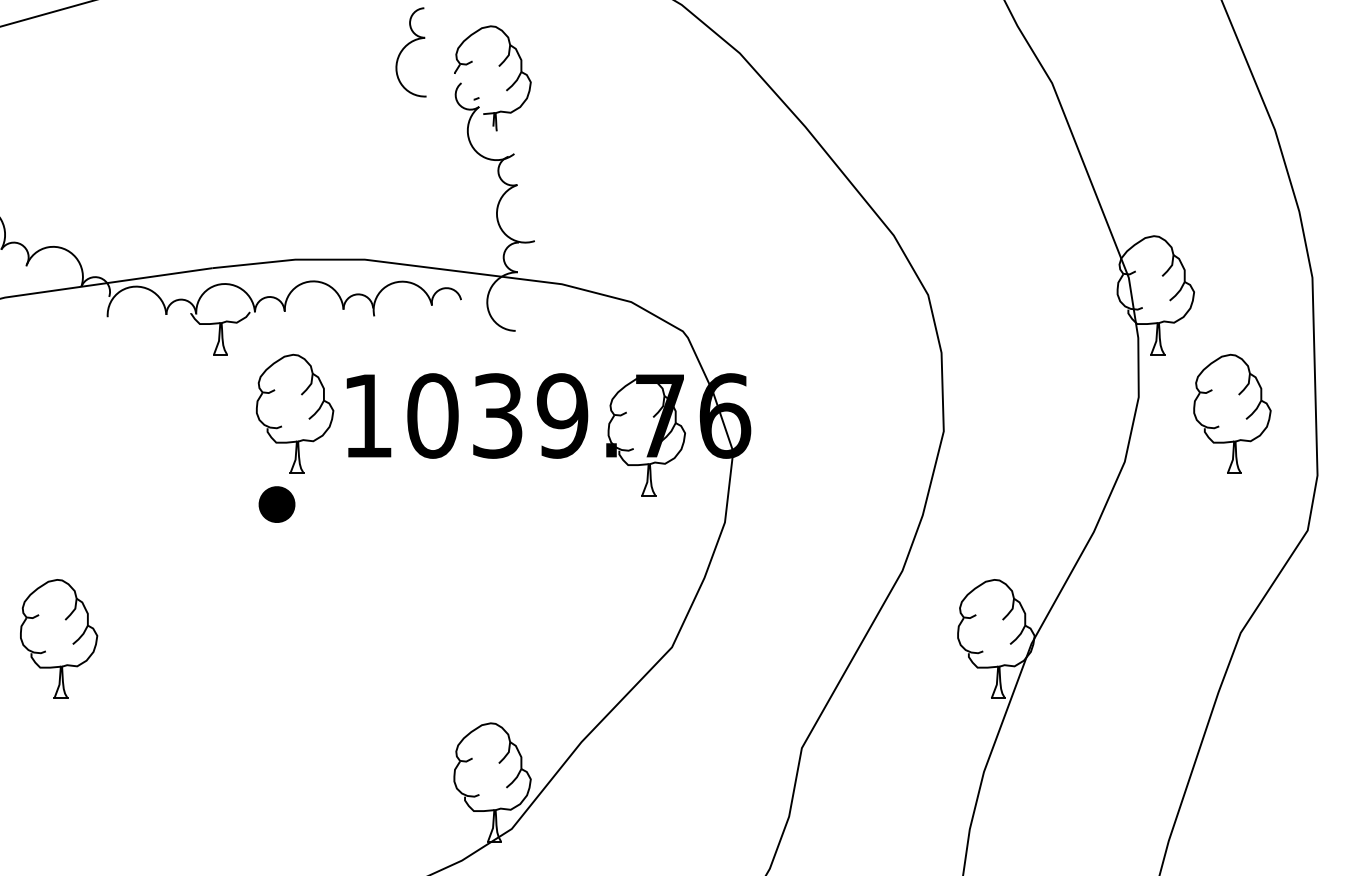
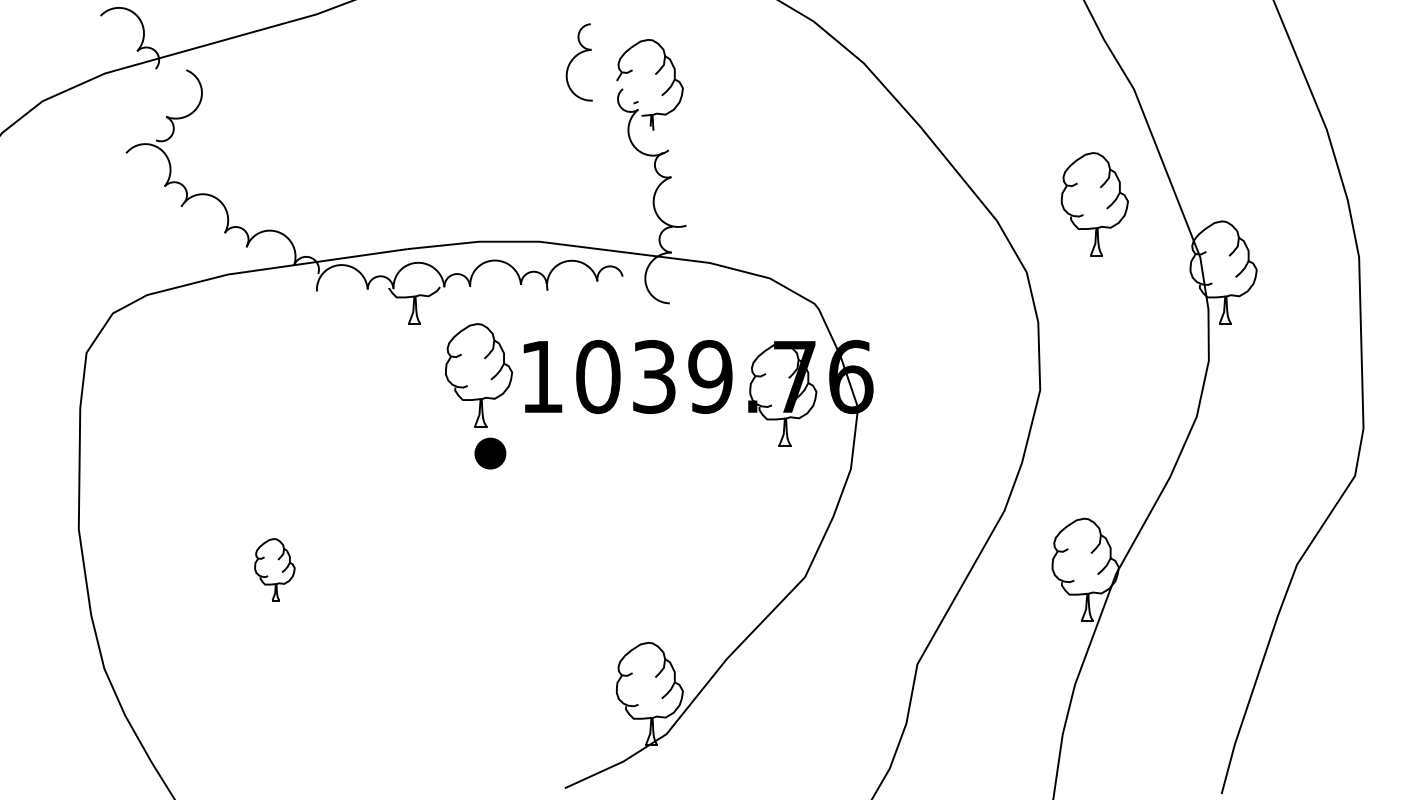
part: (1231, 414) -> (1094, 204), moved
part: (277, 504) -> (490, 453), moved
part: (58, 638) -> (274, 569), size x0.6

